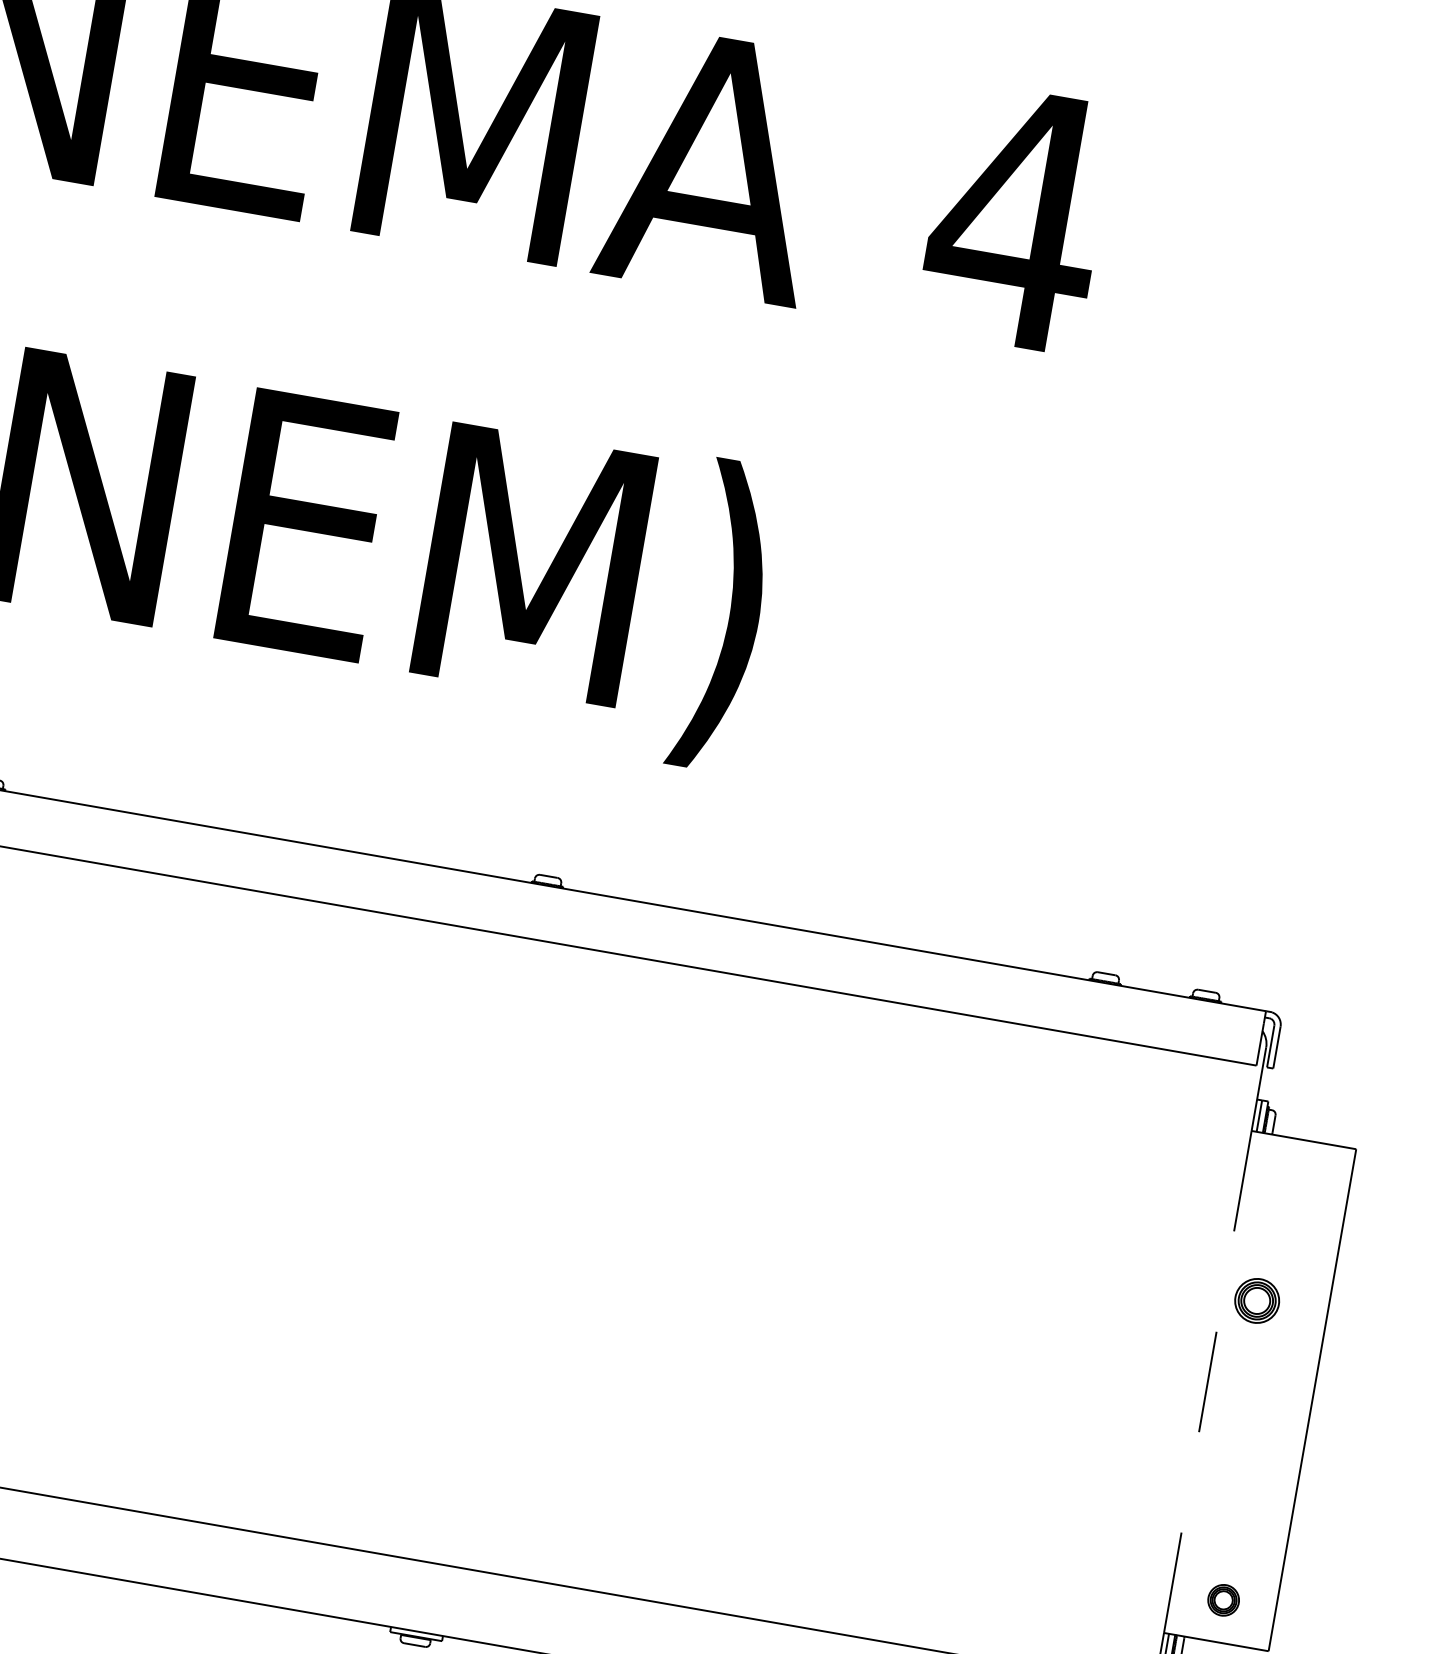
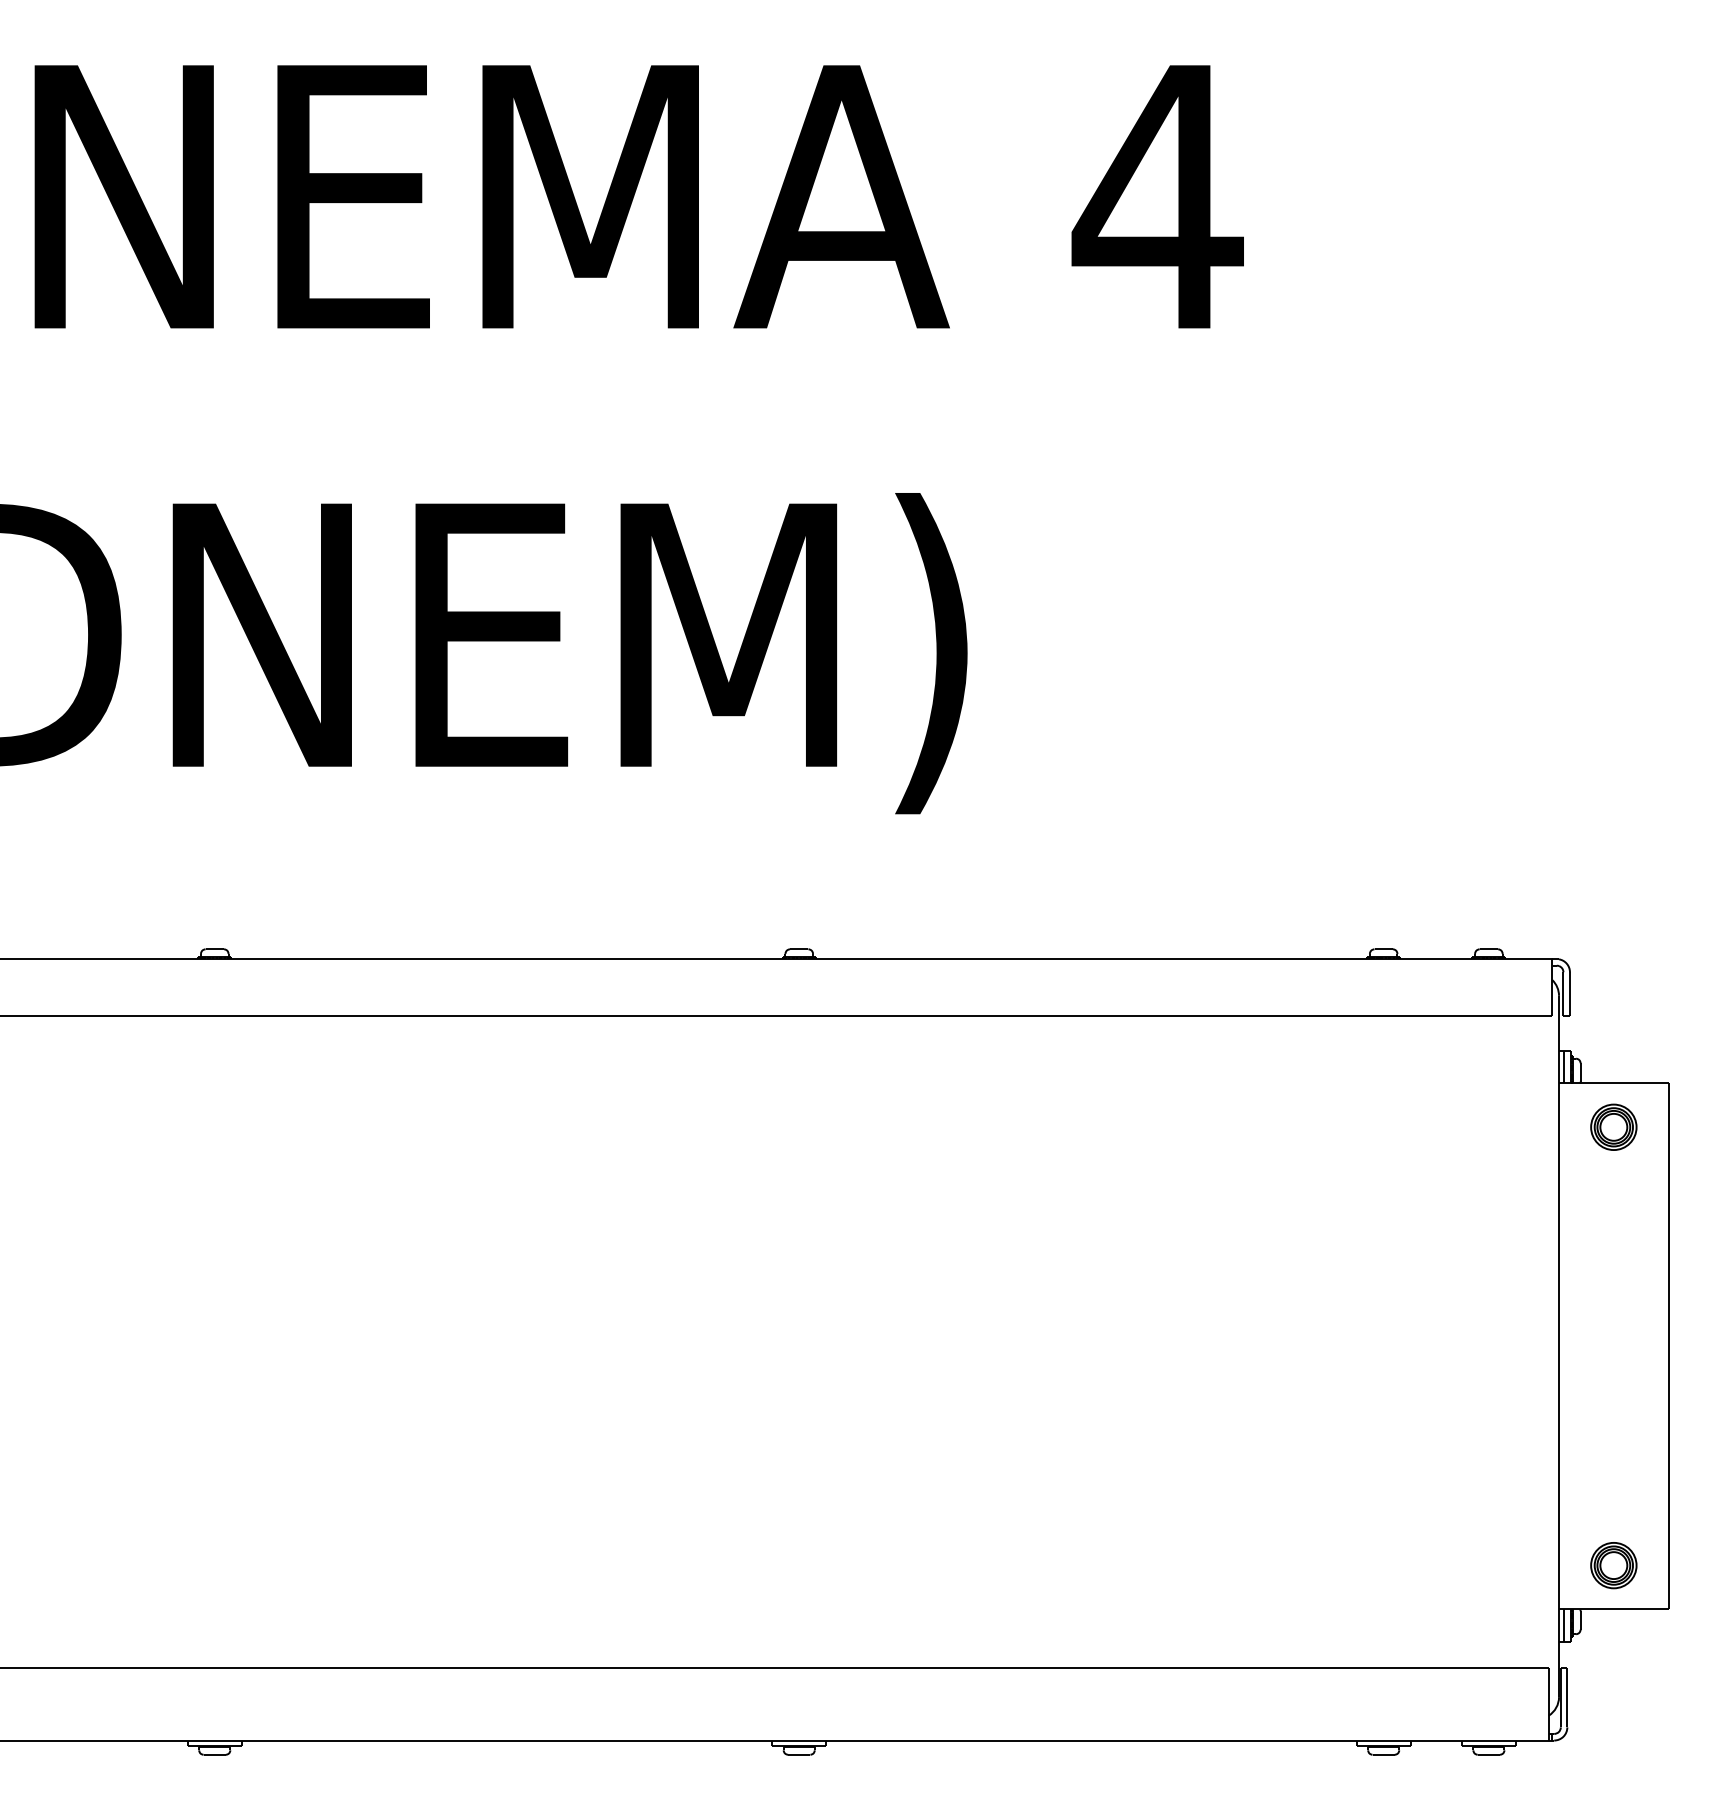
part: (1256, 1300) -> (1613, 1126), moved
line: (1208, 1382) -> (1559, 1346), dashed -> solid
part: (1223, 1600) -> (1613, 1565), size x1.43

